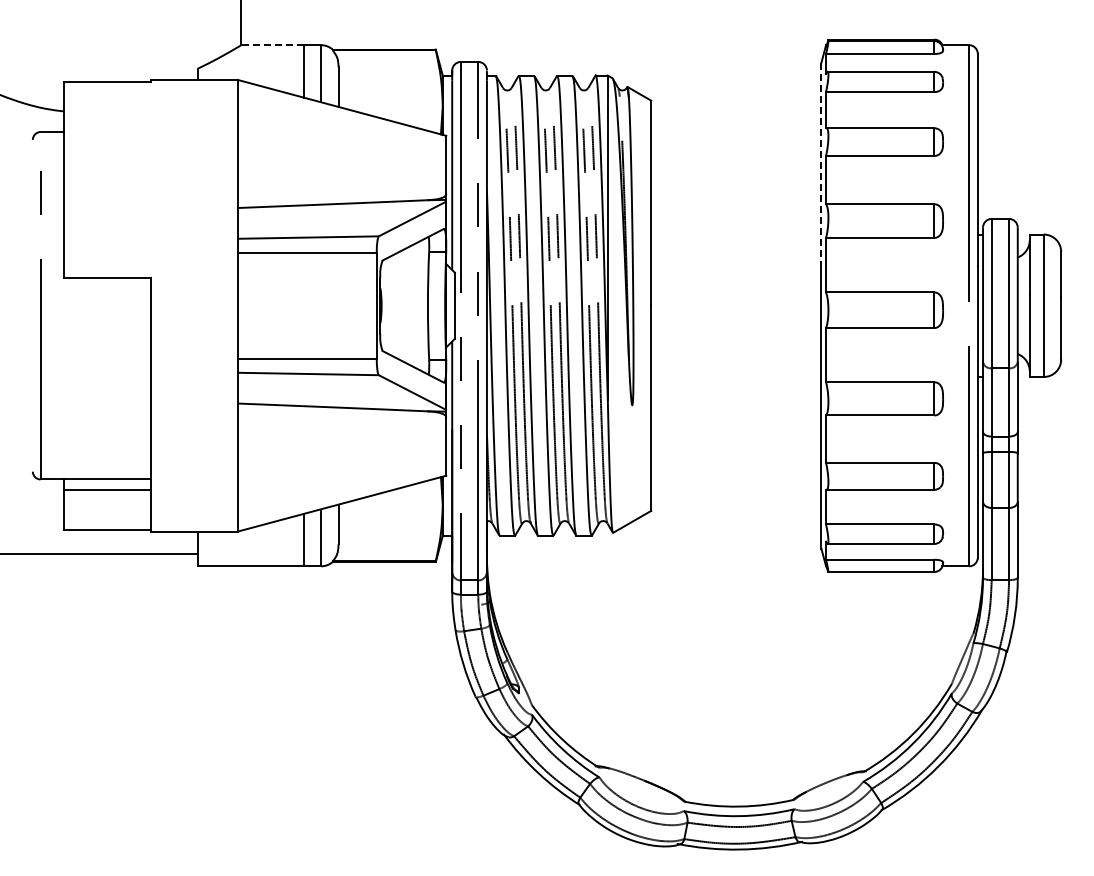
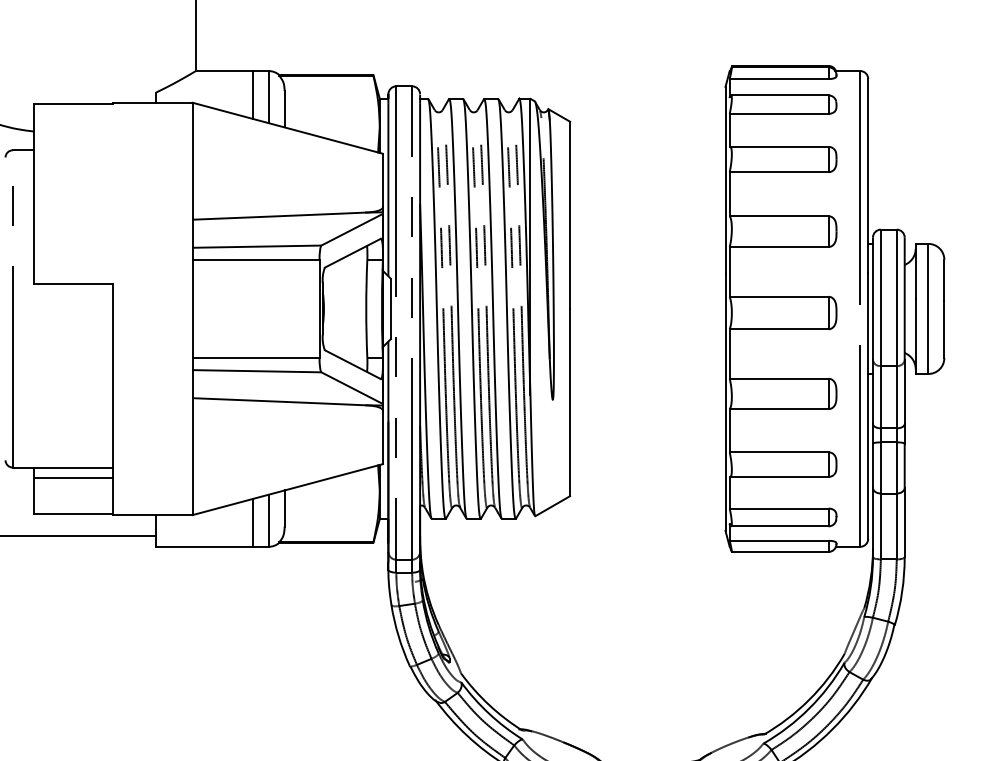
line: (271, 45) -> (223, 71), dashed -> solid
line: (821, 165) -> (725, 180), dashed -> solid

